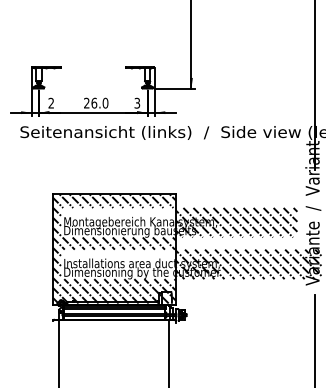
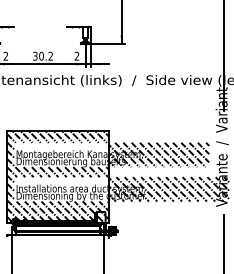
text: (96, 102) -> (43, 55), 26.0 -> 30.2
text: (137, 103) -> (77, 56), 3 -> 2

